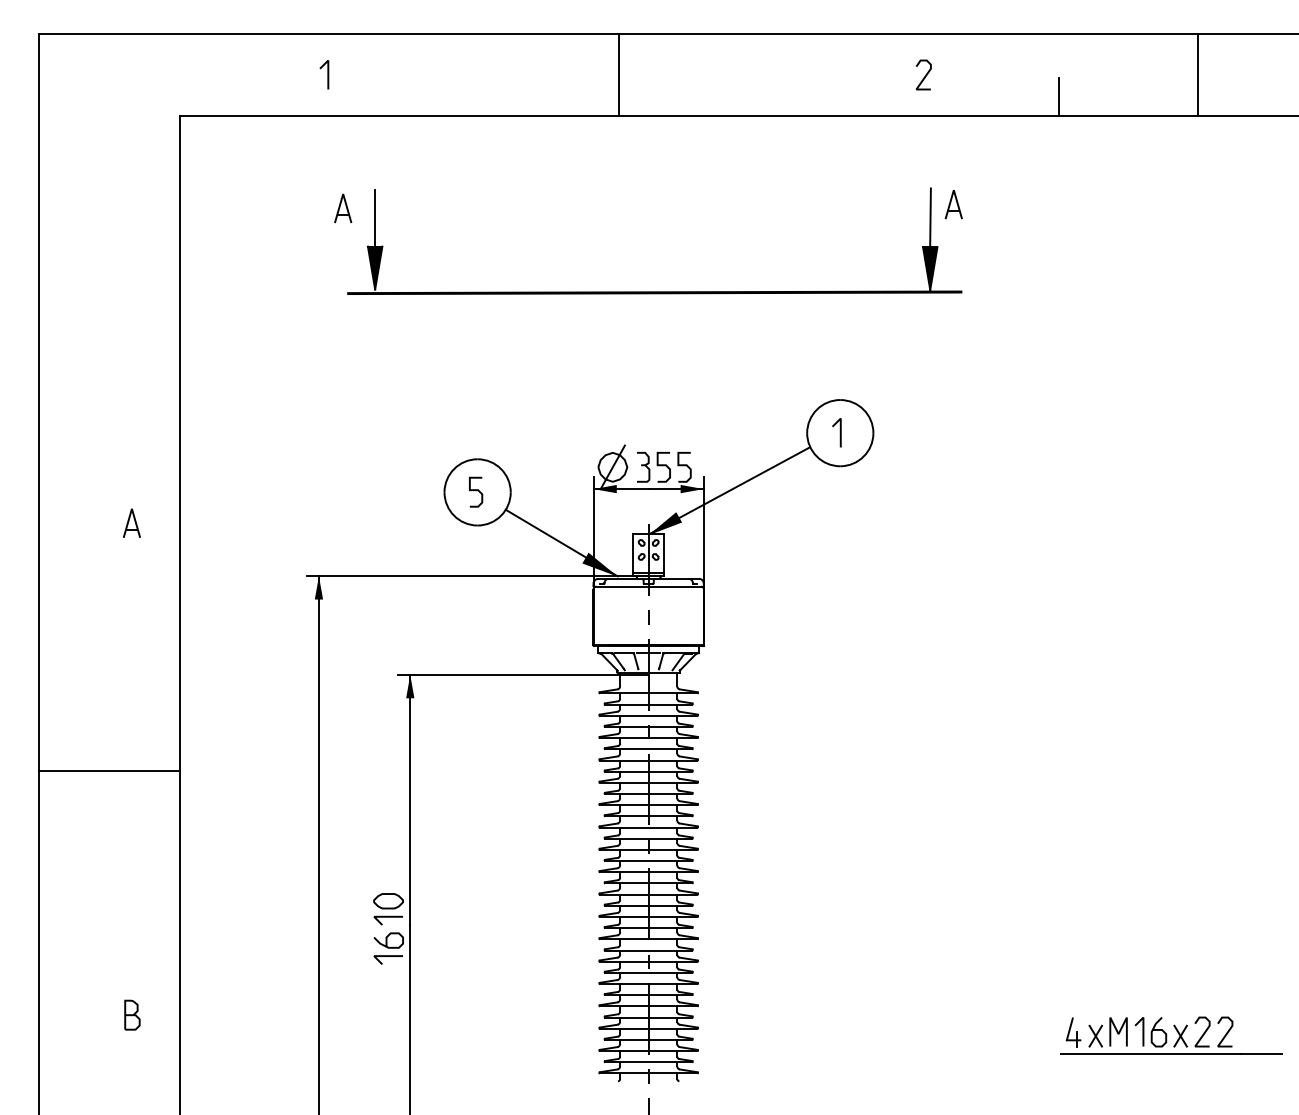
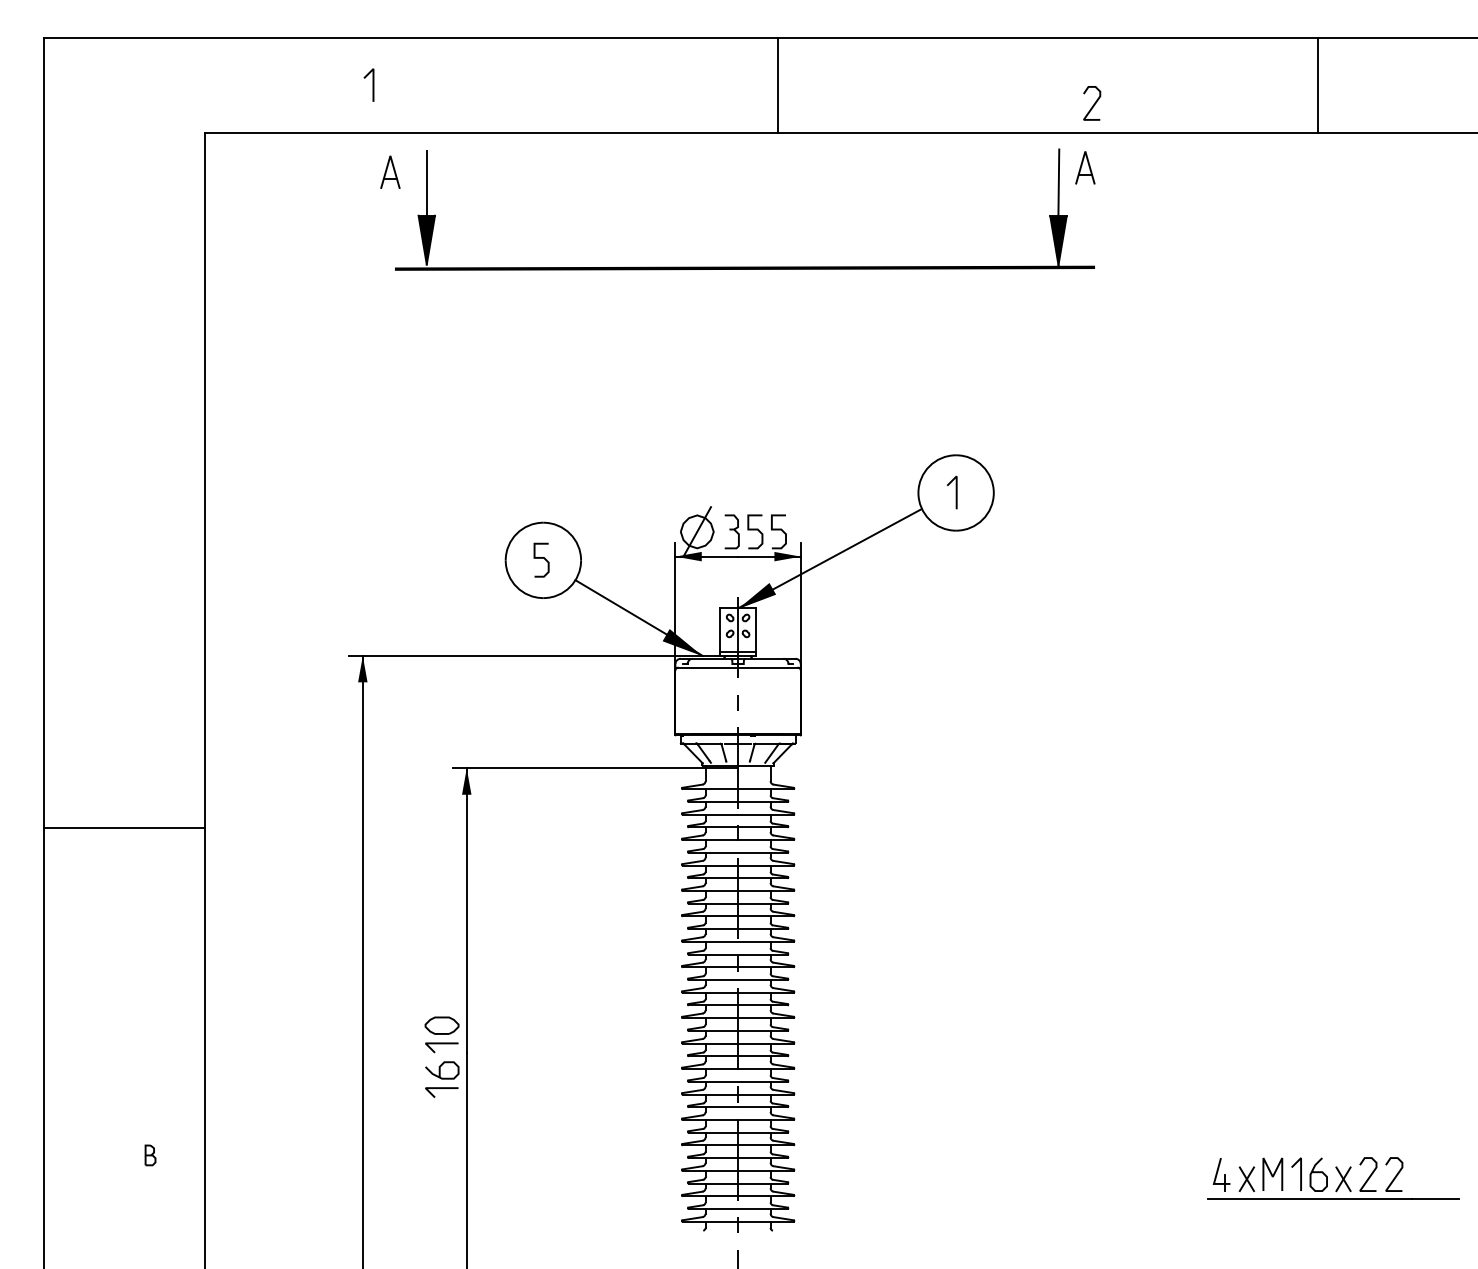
line: (618, 75) -> (777, 85), moved
curve: (924, 75) -> (1093, 104), moved
line: (1198, 75) -> (1317, 85), moved
line: (1059, 97) -> (1205, 110), removed
part: (648, 291) -> (737, 266), moved
part: (131, 523) -> (149, 595), removed
line: (109, 771) -> (124, 827), moved
part: (132, 1015) -> (150, 1155), size x0.6

